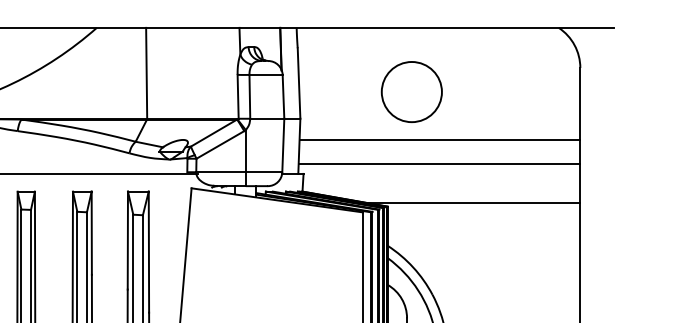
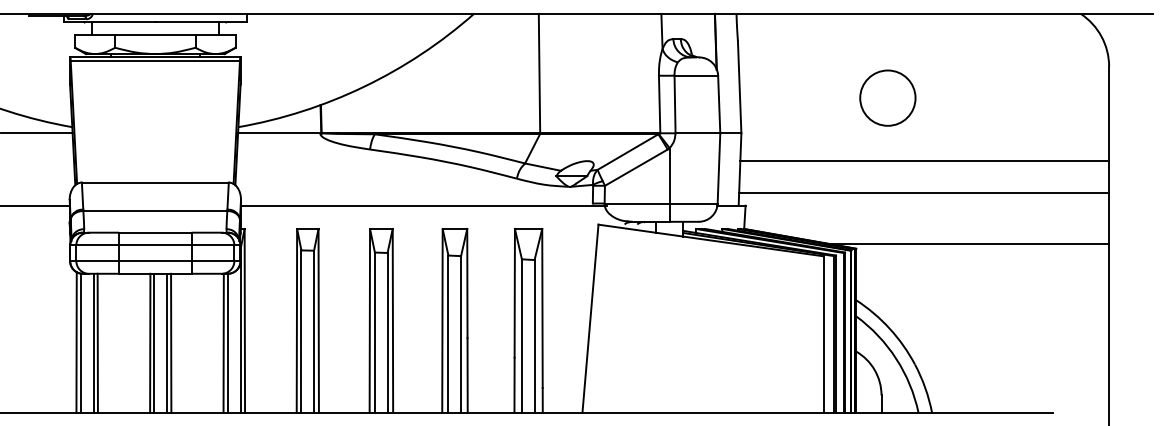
circle: (411, 91) -> (887, 97), size x0.7

